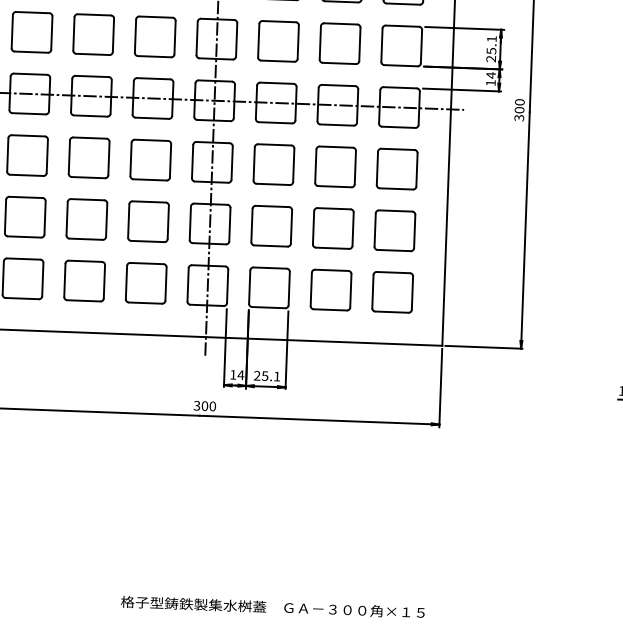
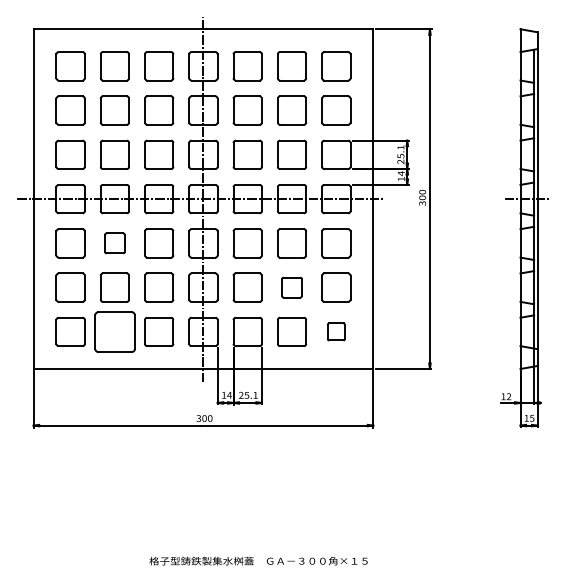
part: (88, 157) -> (114, 243), size x0.7
part: (332, 228) -> (291, 287), size x0.7
part: (84, 280) -> (114, 331), size x1.4
part: (392, 291) -> (336, 331), size x0.6

